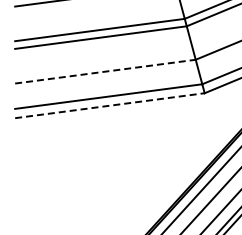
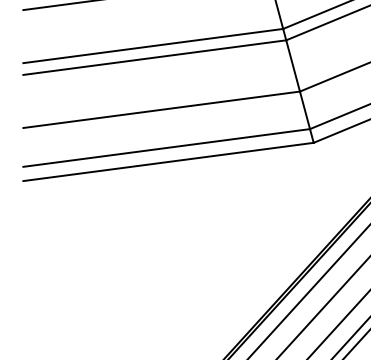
line: (105, 71) -> (161, 109), dashed -> solid
line: (109, 105) -> (167, 161), dashed -> solid

